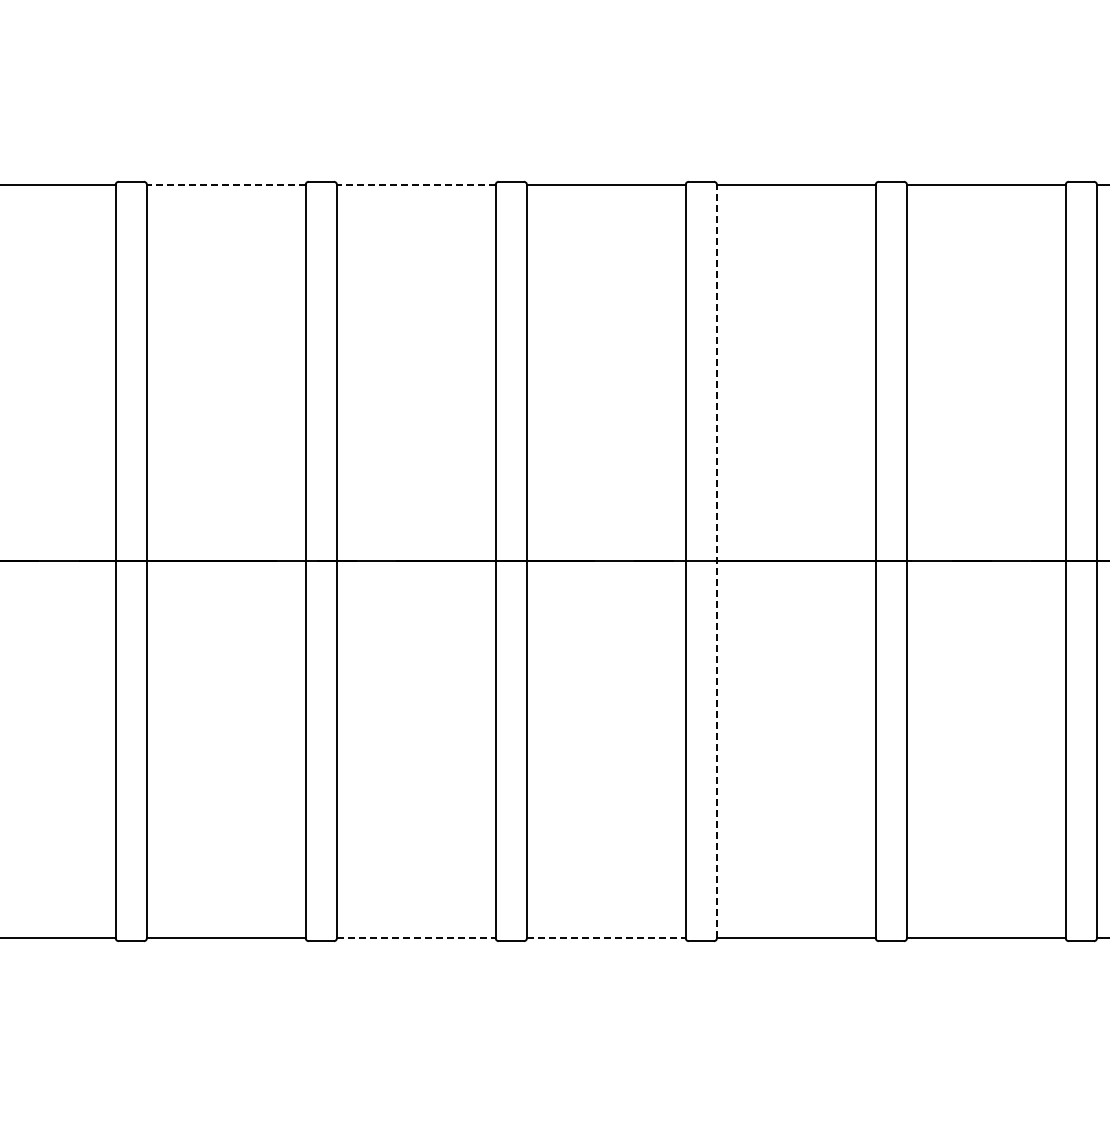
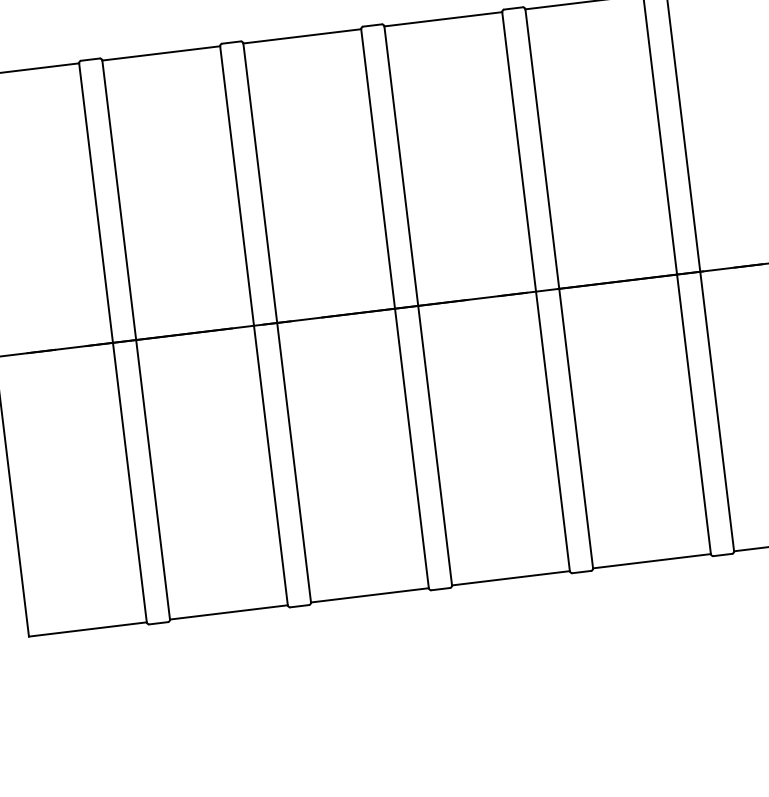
line: (225, 184) -> (160, 53), dashed -> solid
line: (415, 184) -> (301, 36), dashed -> solid
line: (716, 561) -> (558, 288), dashed -> solid
line: (416, 938) -> (370, 595), dashed -> solid
line: (606, 938) -> (511, 578), dashed -> solid

